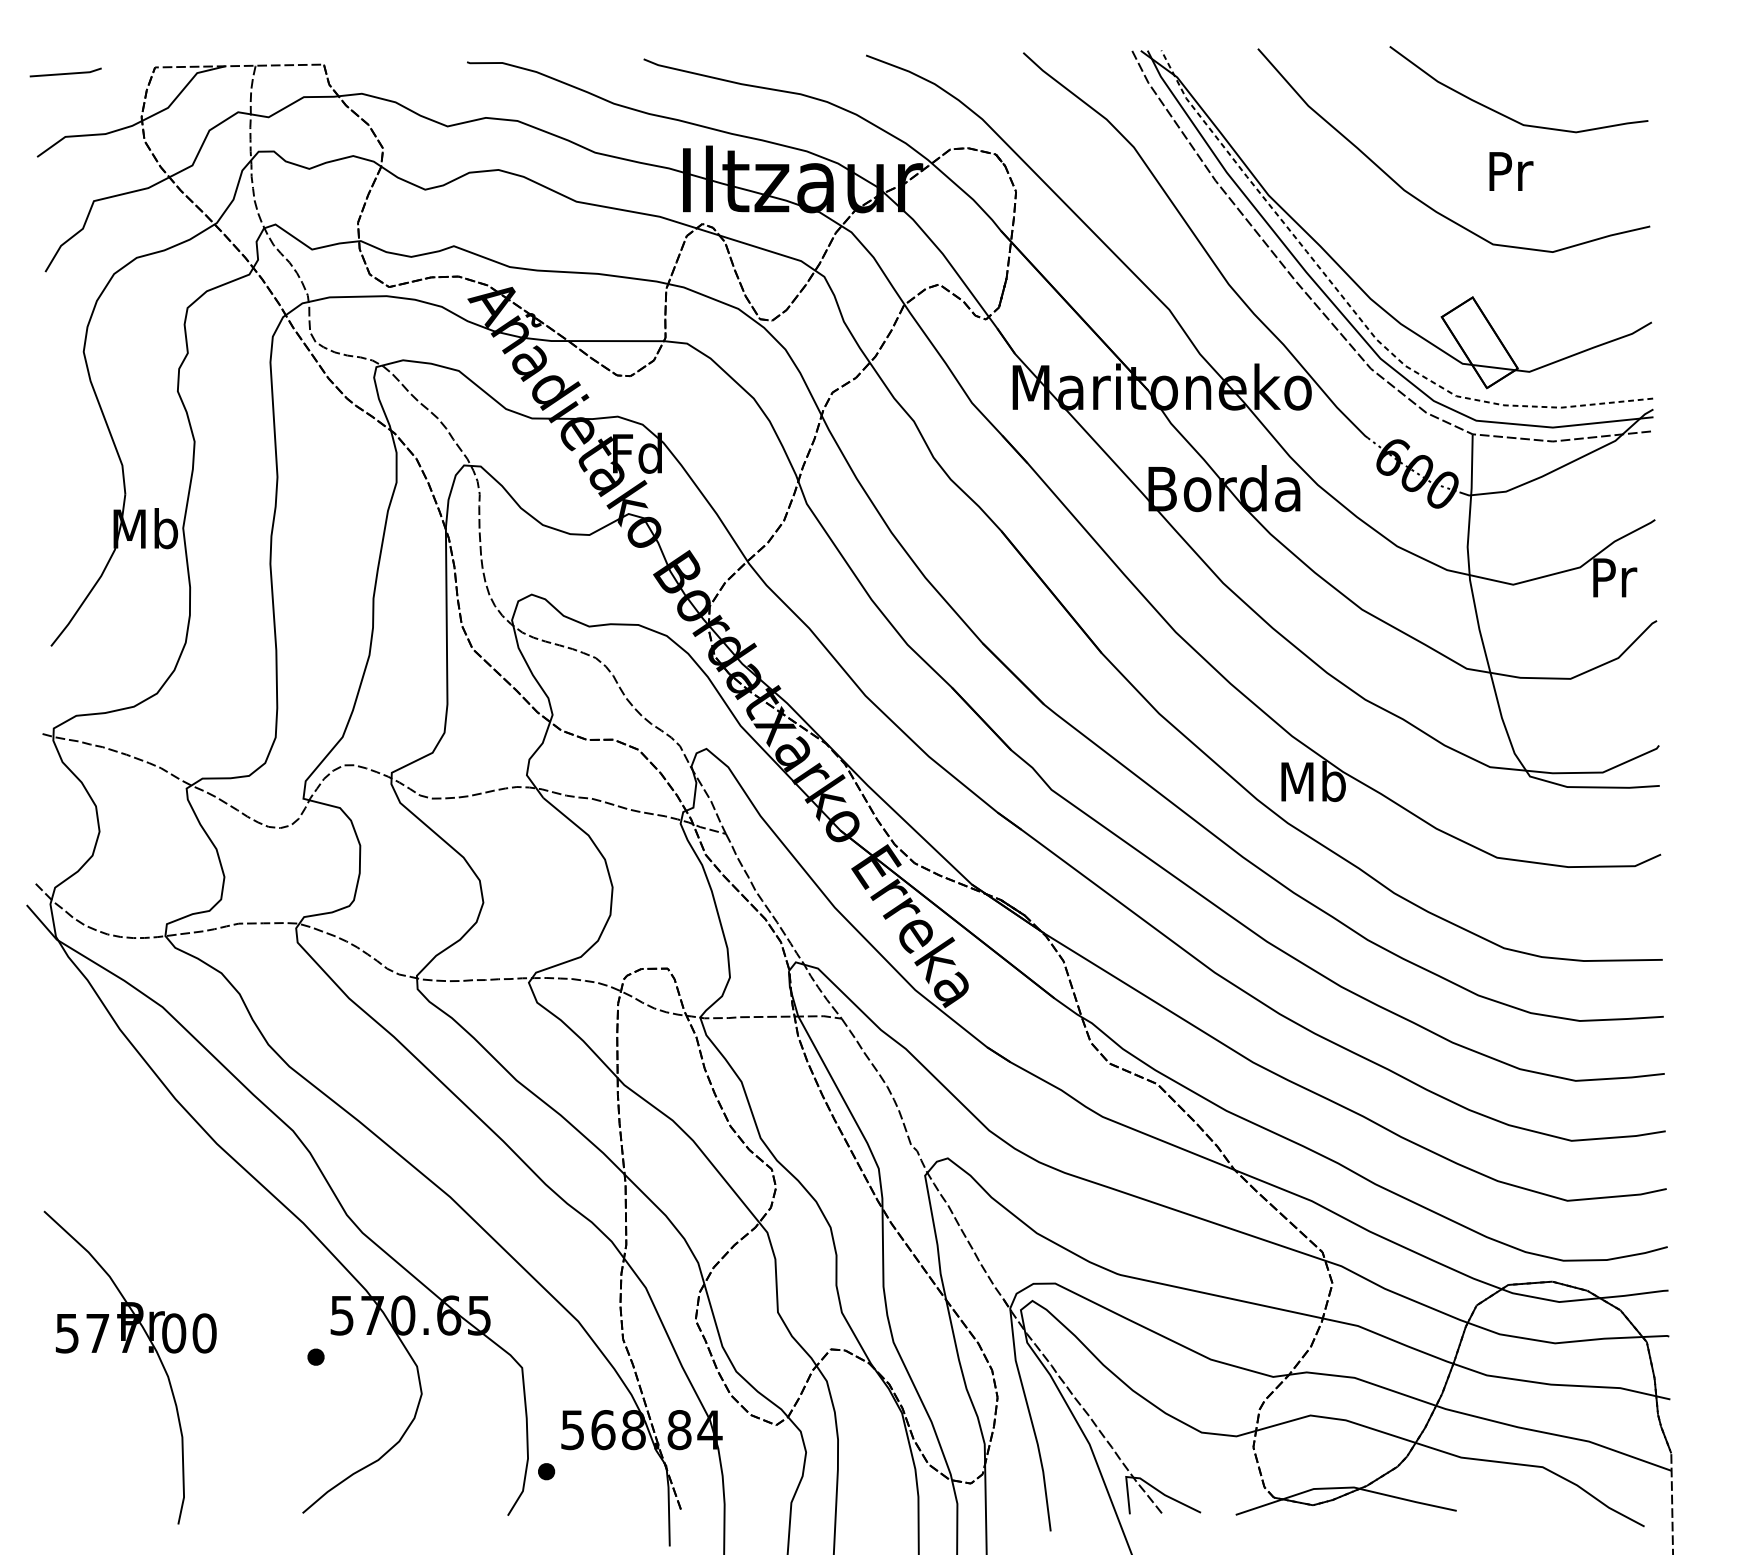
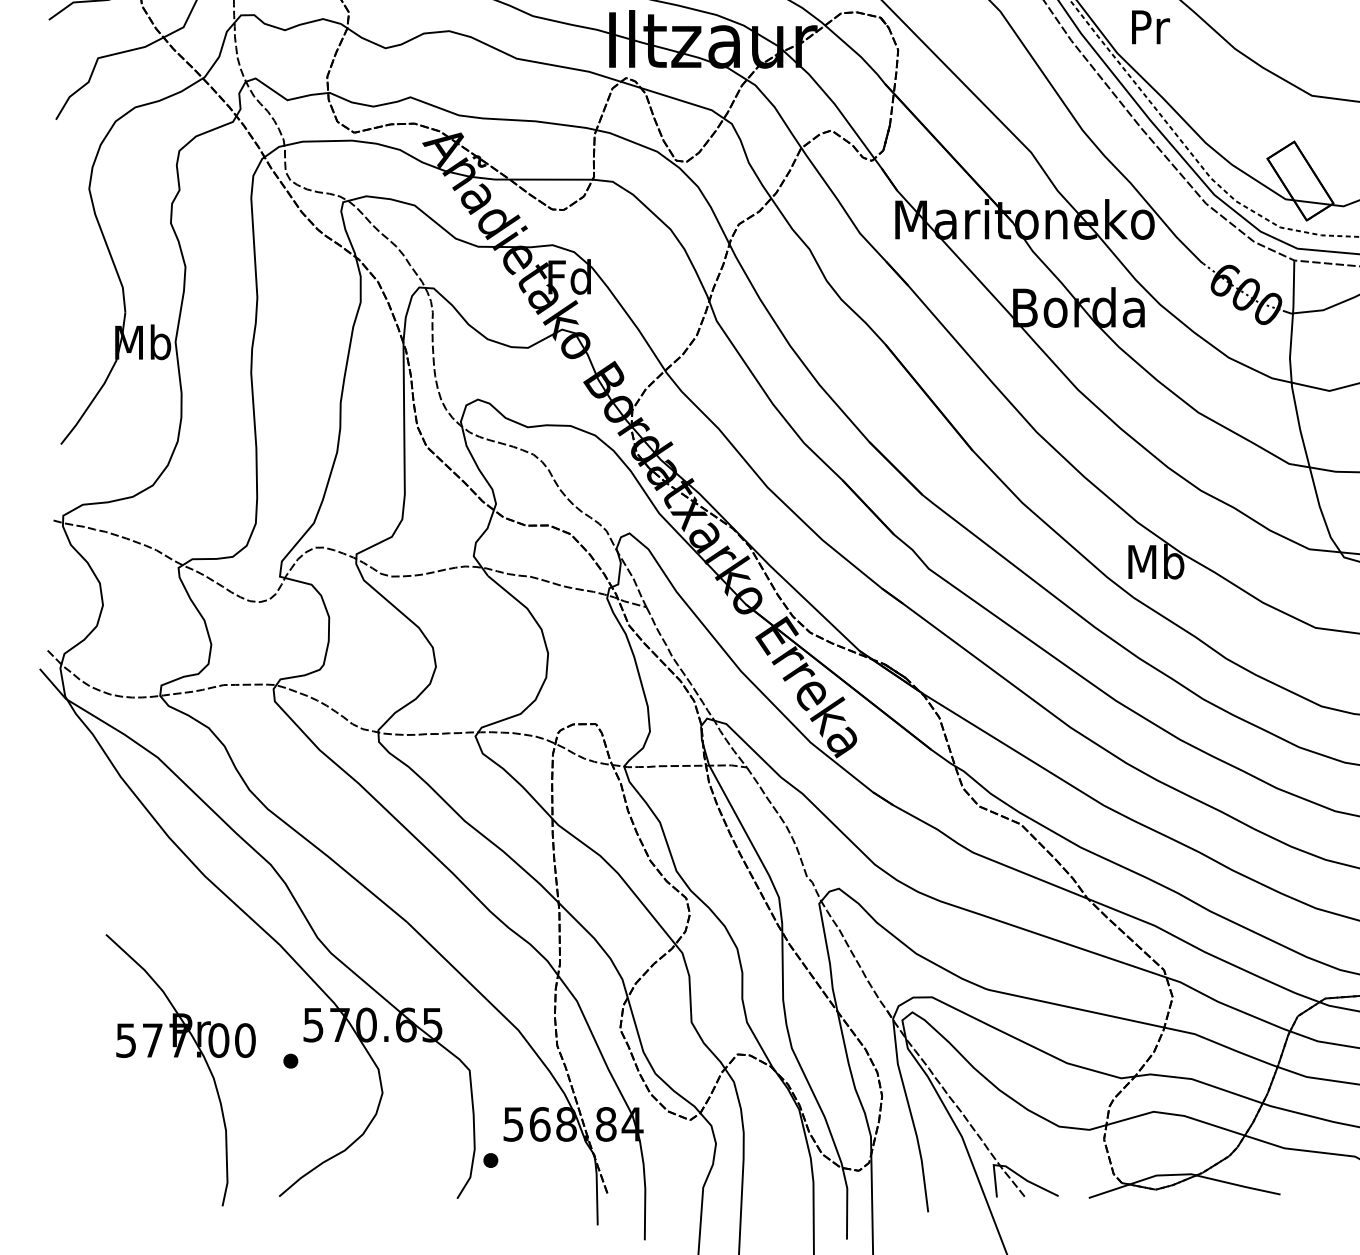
text: (1511, 171) -> (1151, 27), moved
part: (126, 1352) -> (177, 1057), moved

